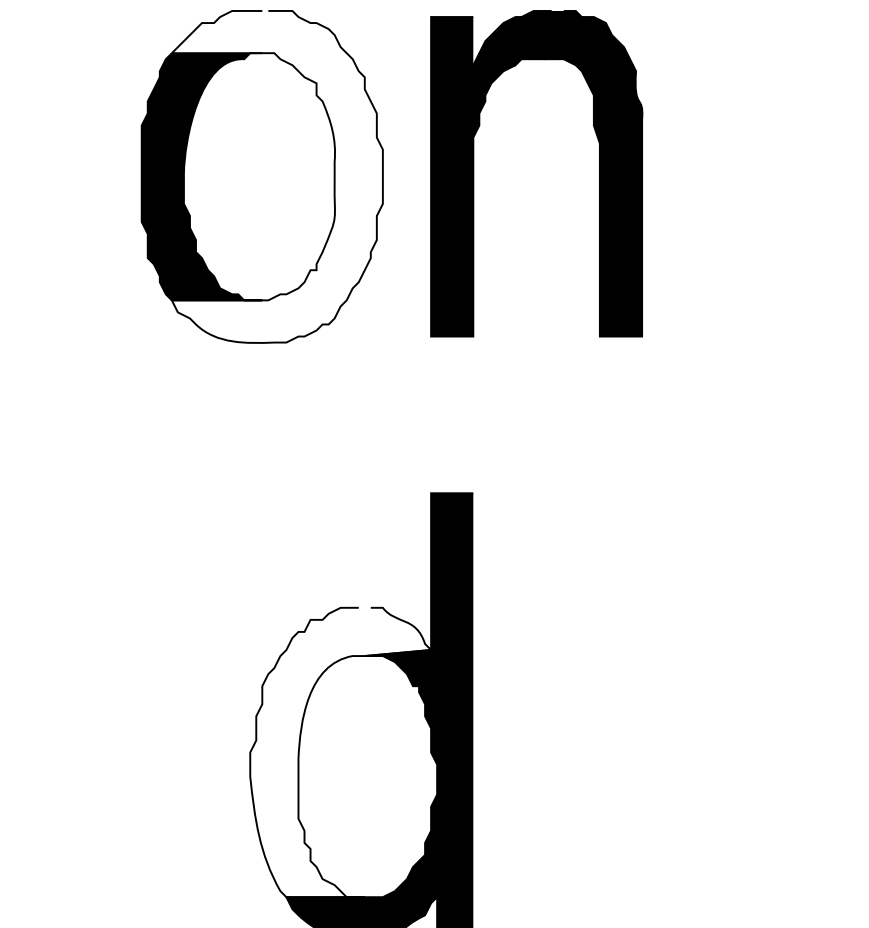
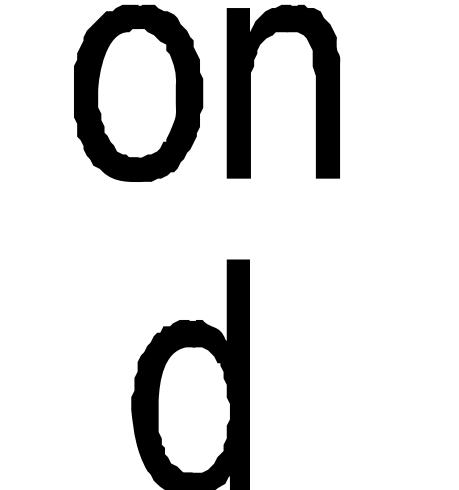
fill: (277, 177) -> (146, 93), added
fill: (339, 750) -> (179, 396), added

